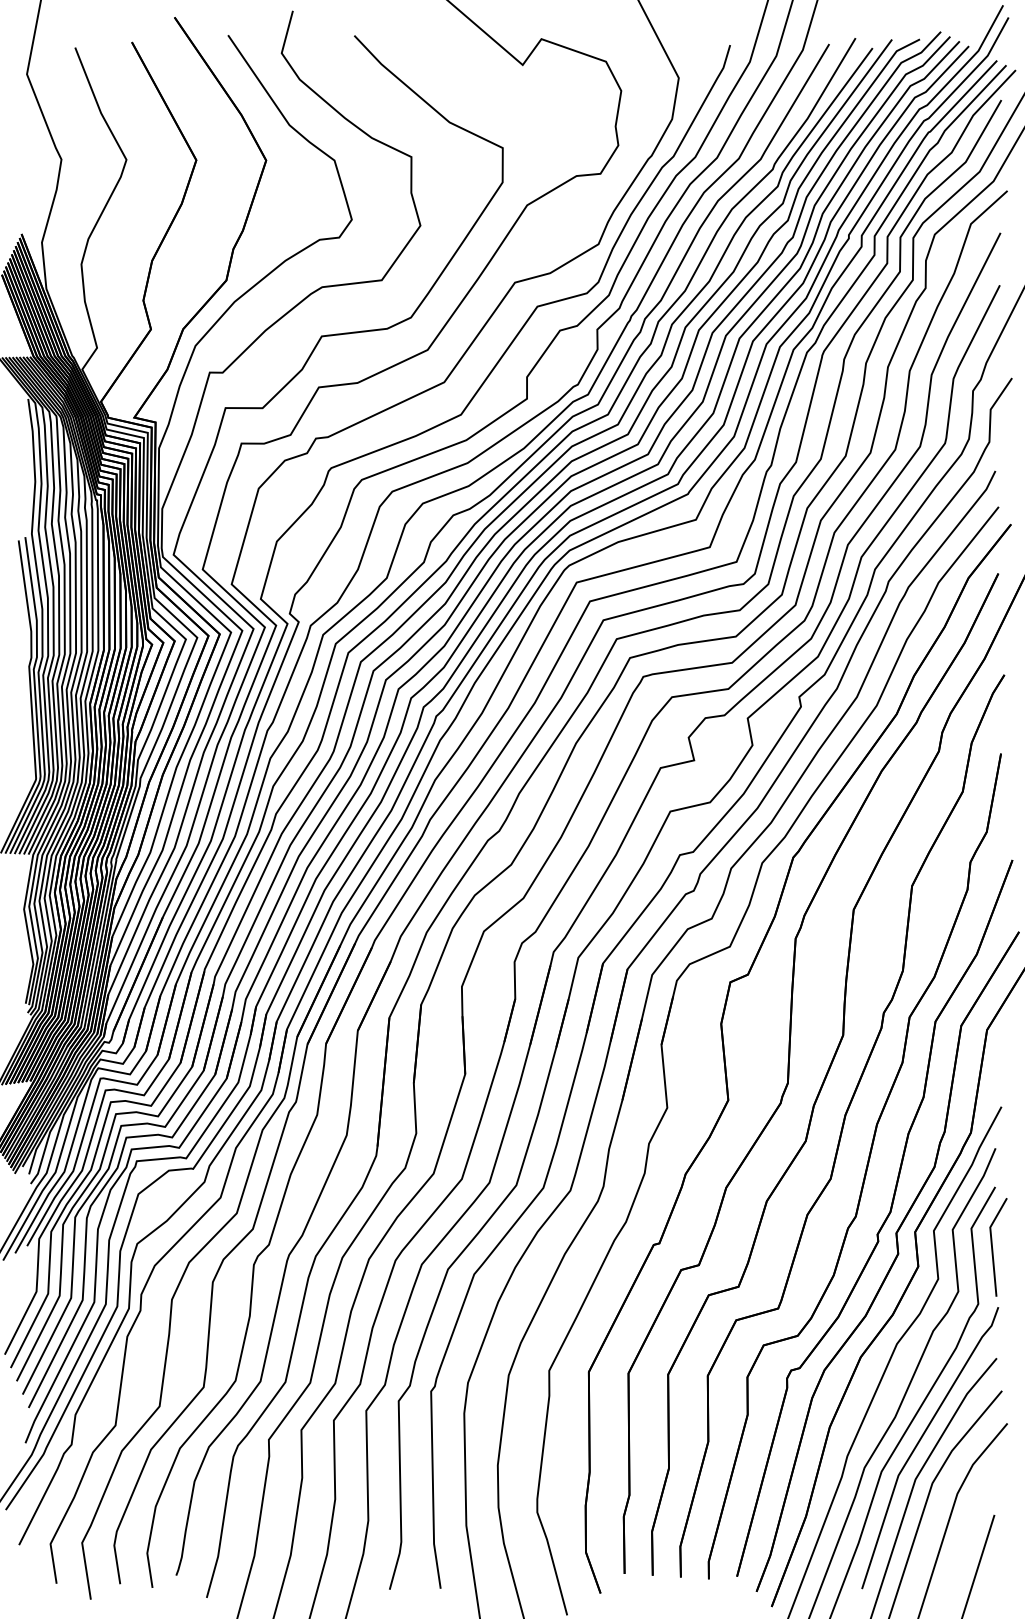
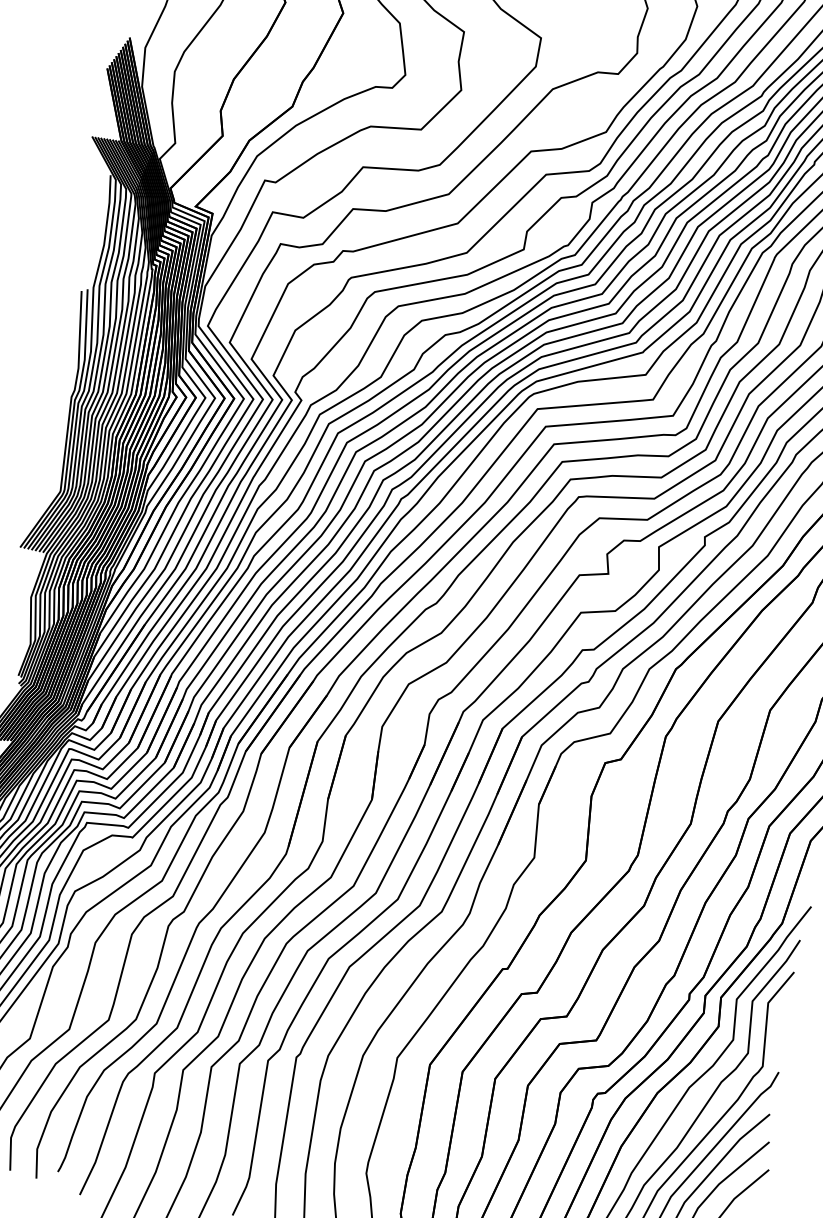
line: (993, 1248) -> (783, 1022), removed

